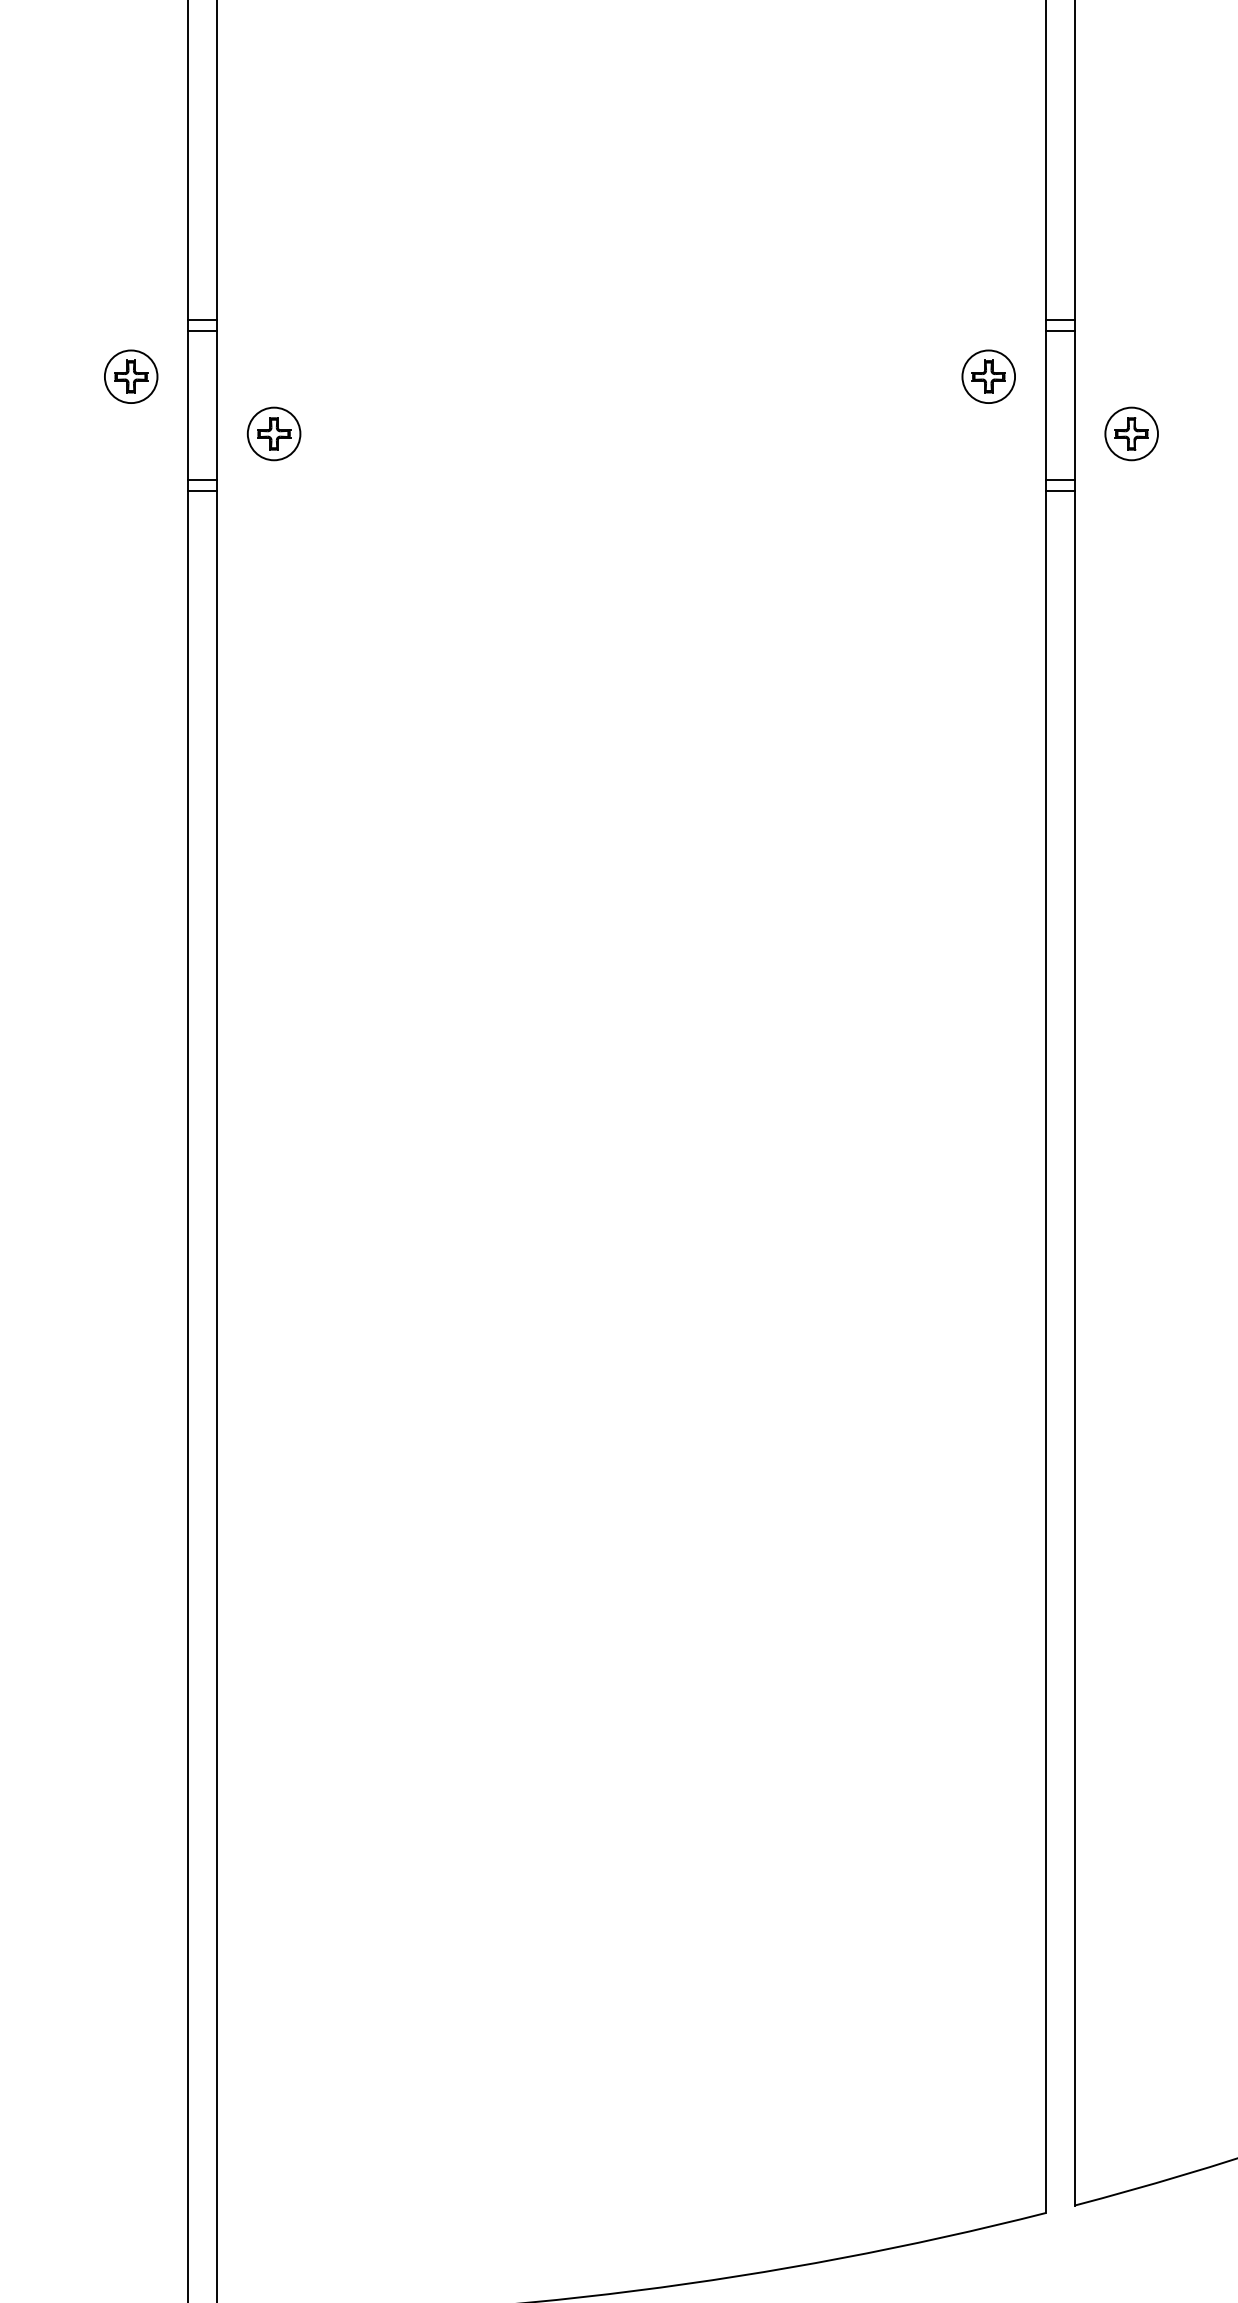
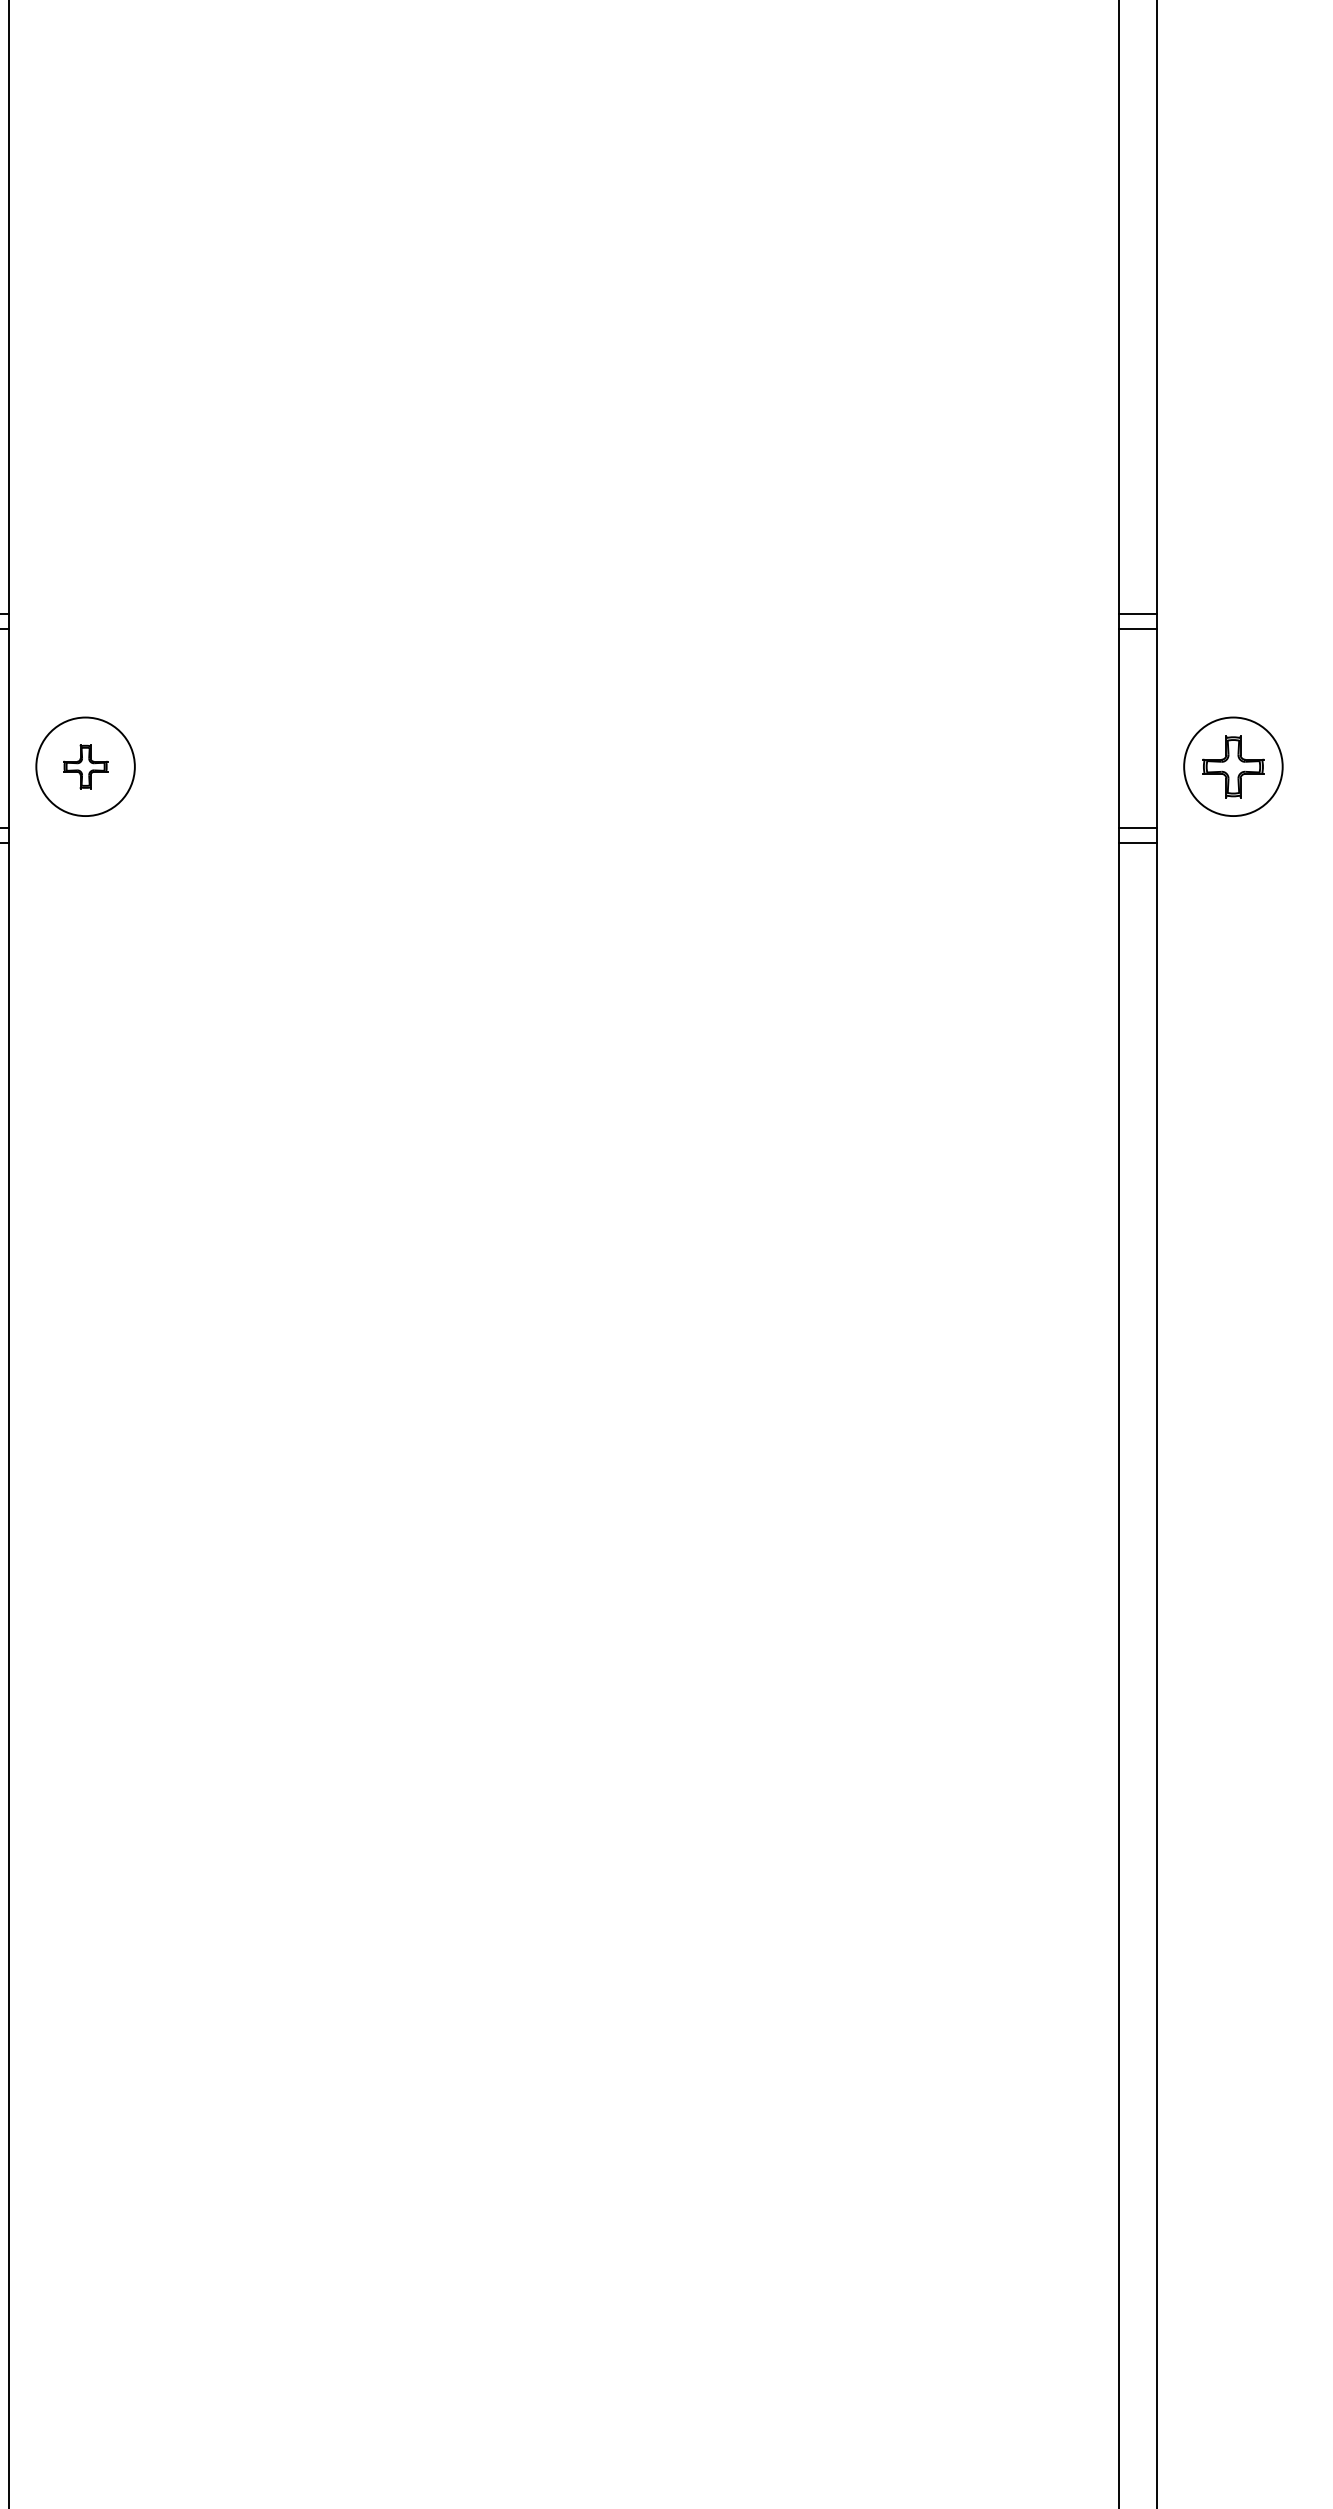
part: (988, 376) -> (1041, 689), removed
circle: (273, 433) -> (84, 766), size x1.4
part: (1131, 433) -> (1233, 766), size x1.4

